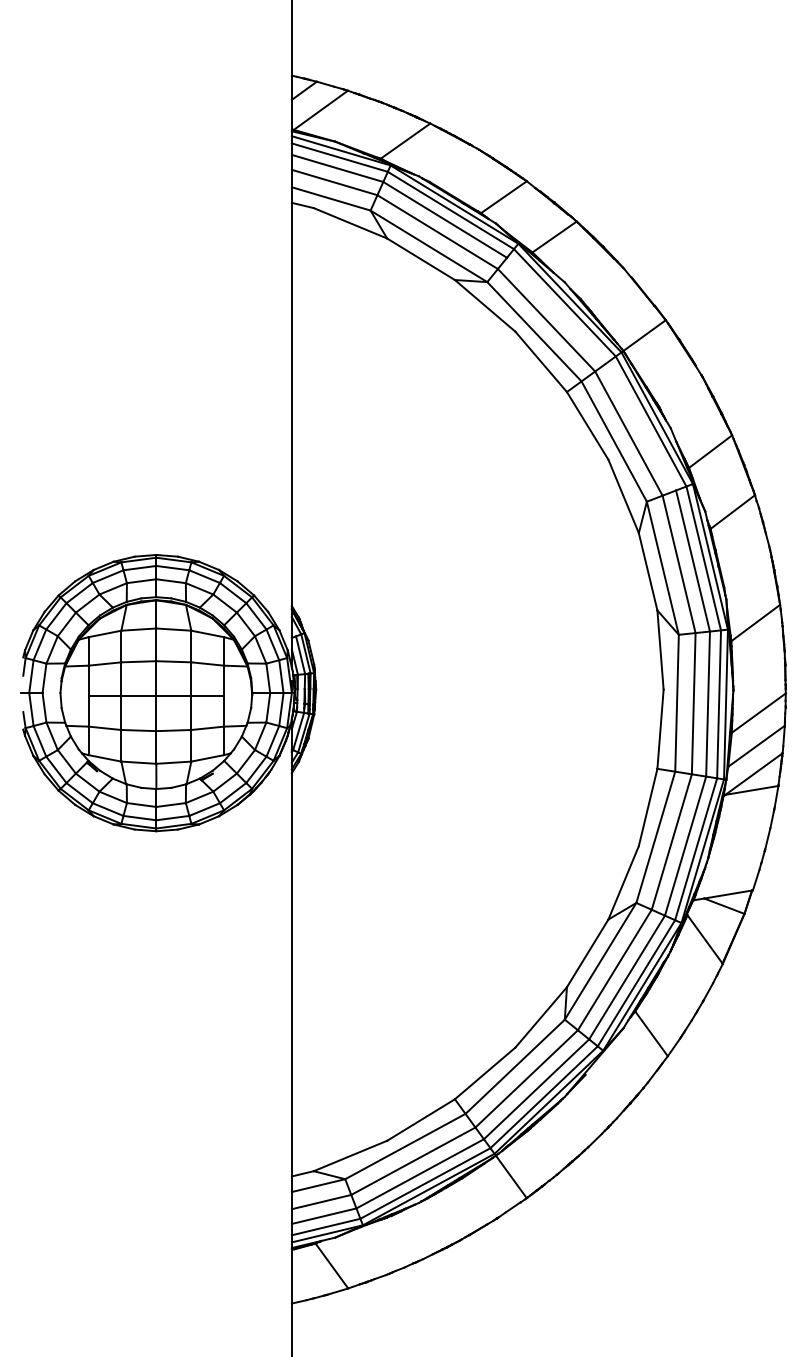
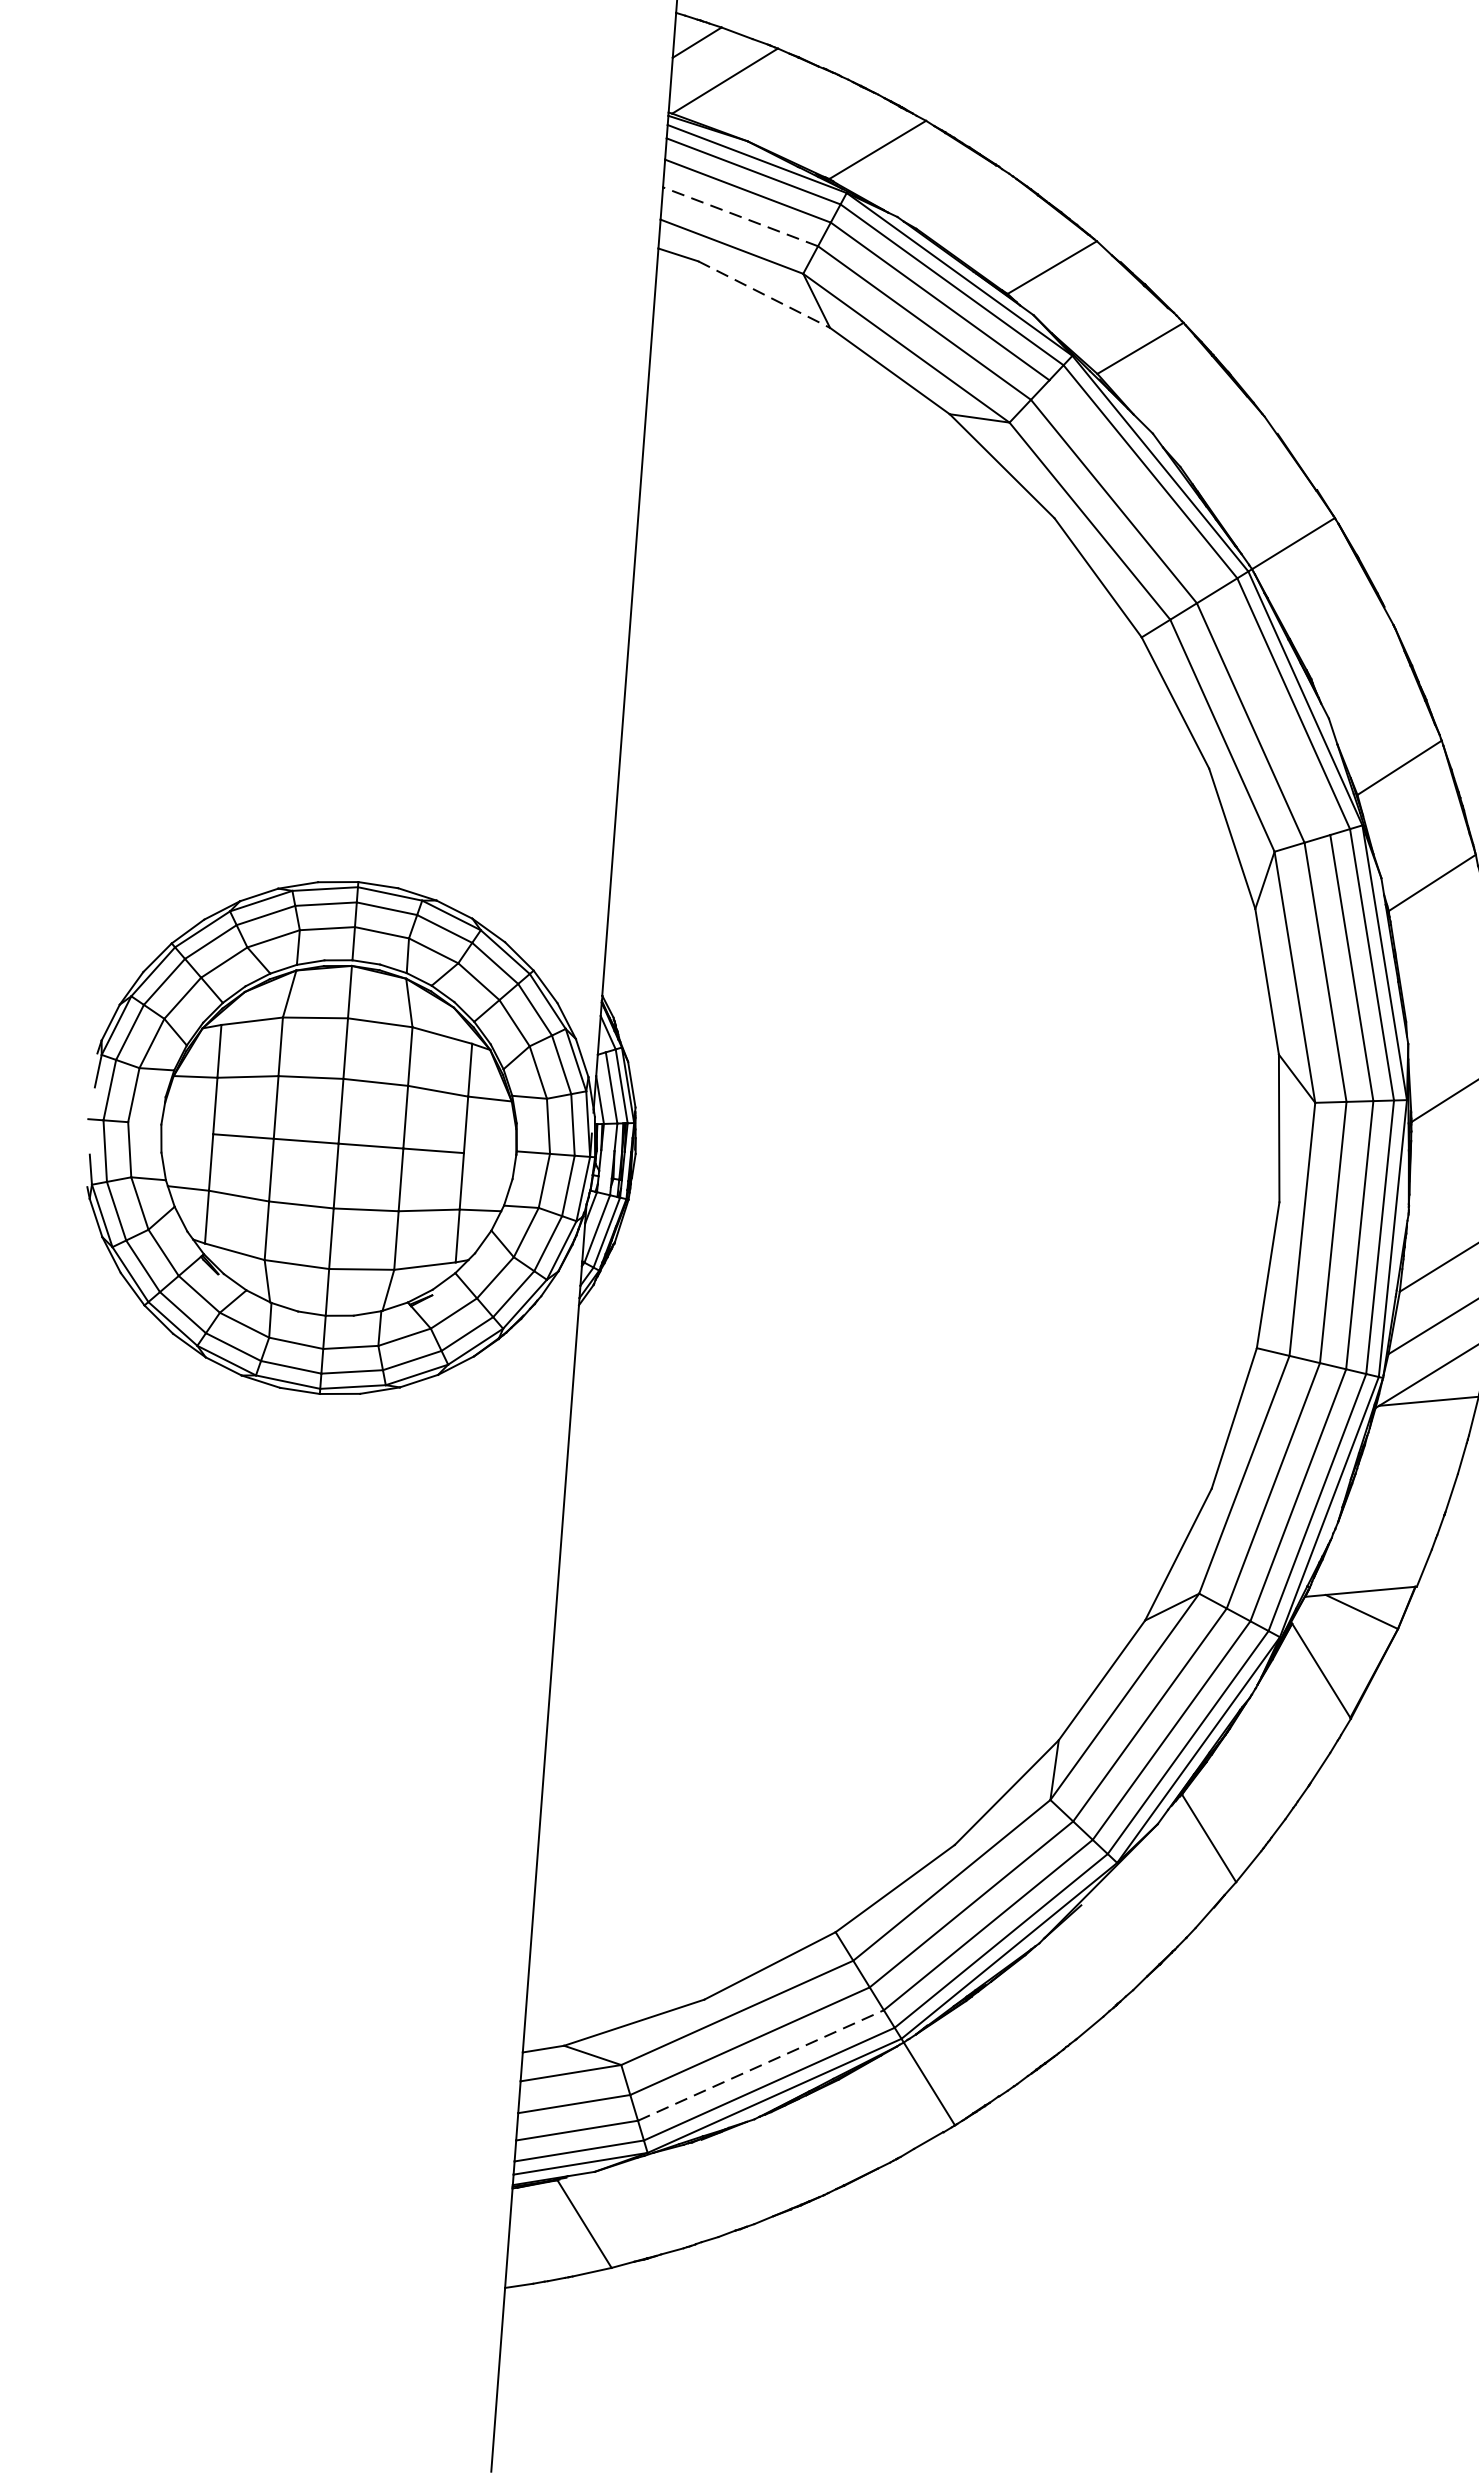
line: (334, 182) -> (740, 216), solid -> dashed
line: (350, 223) -> (764, 294), solid -> dashed
line: (420, 1173) -> (761, 2064), solid -> dashed

